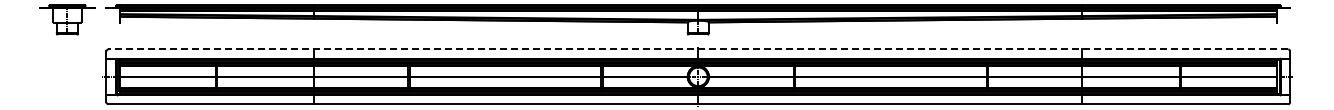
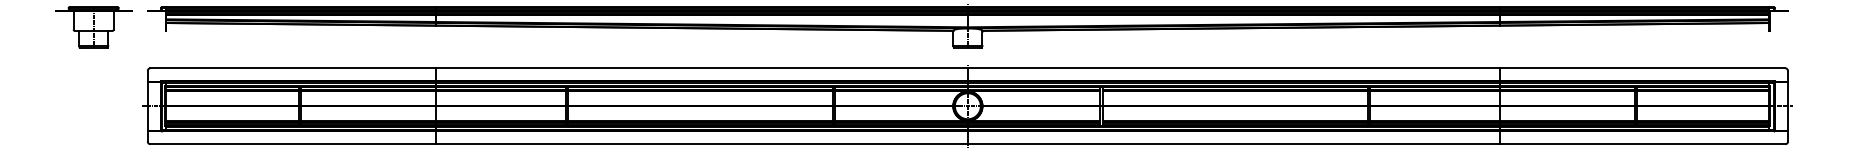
line: (698, 49) -> (968, 68), dashed -> solid

